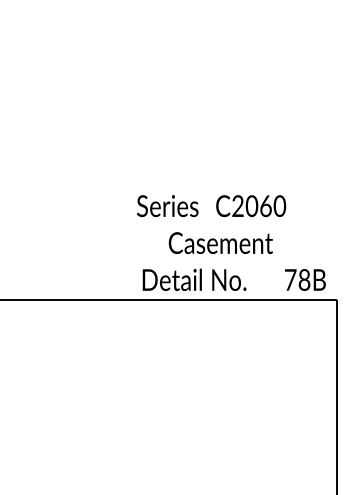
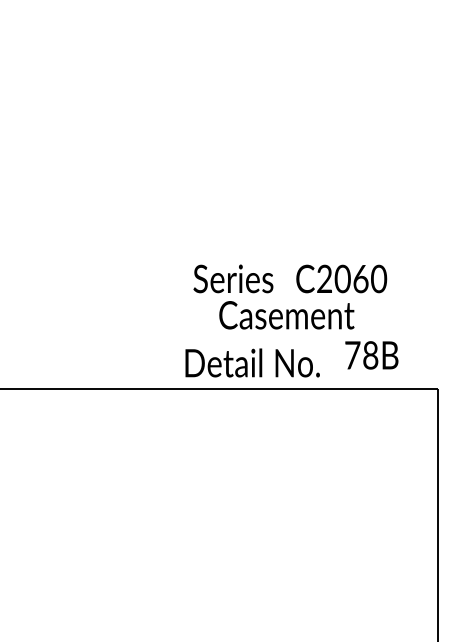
text: (211, 206) -> (290, 279), moved
text: (305, 279) -> (372, 354), moved

